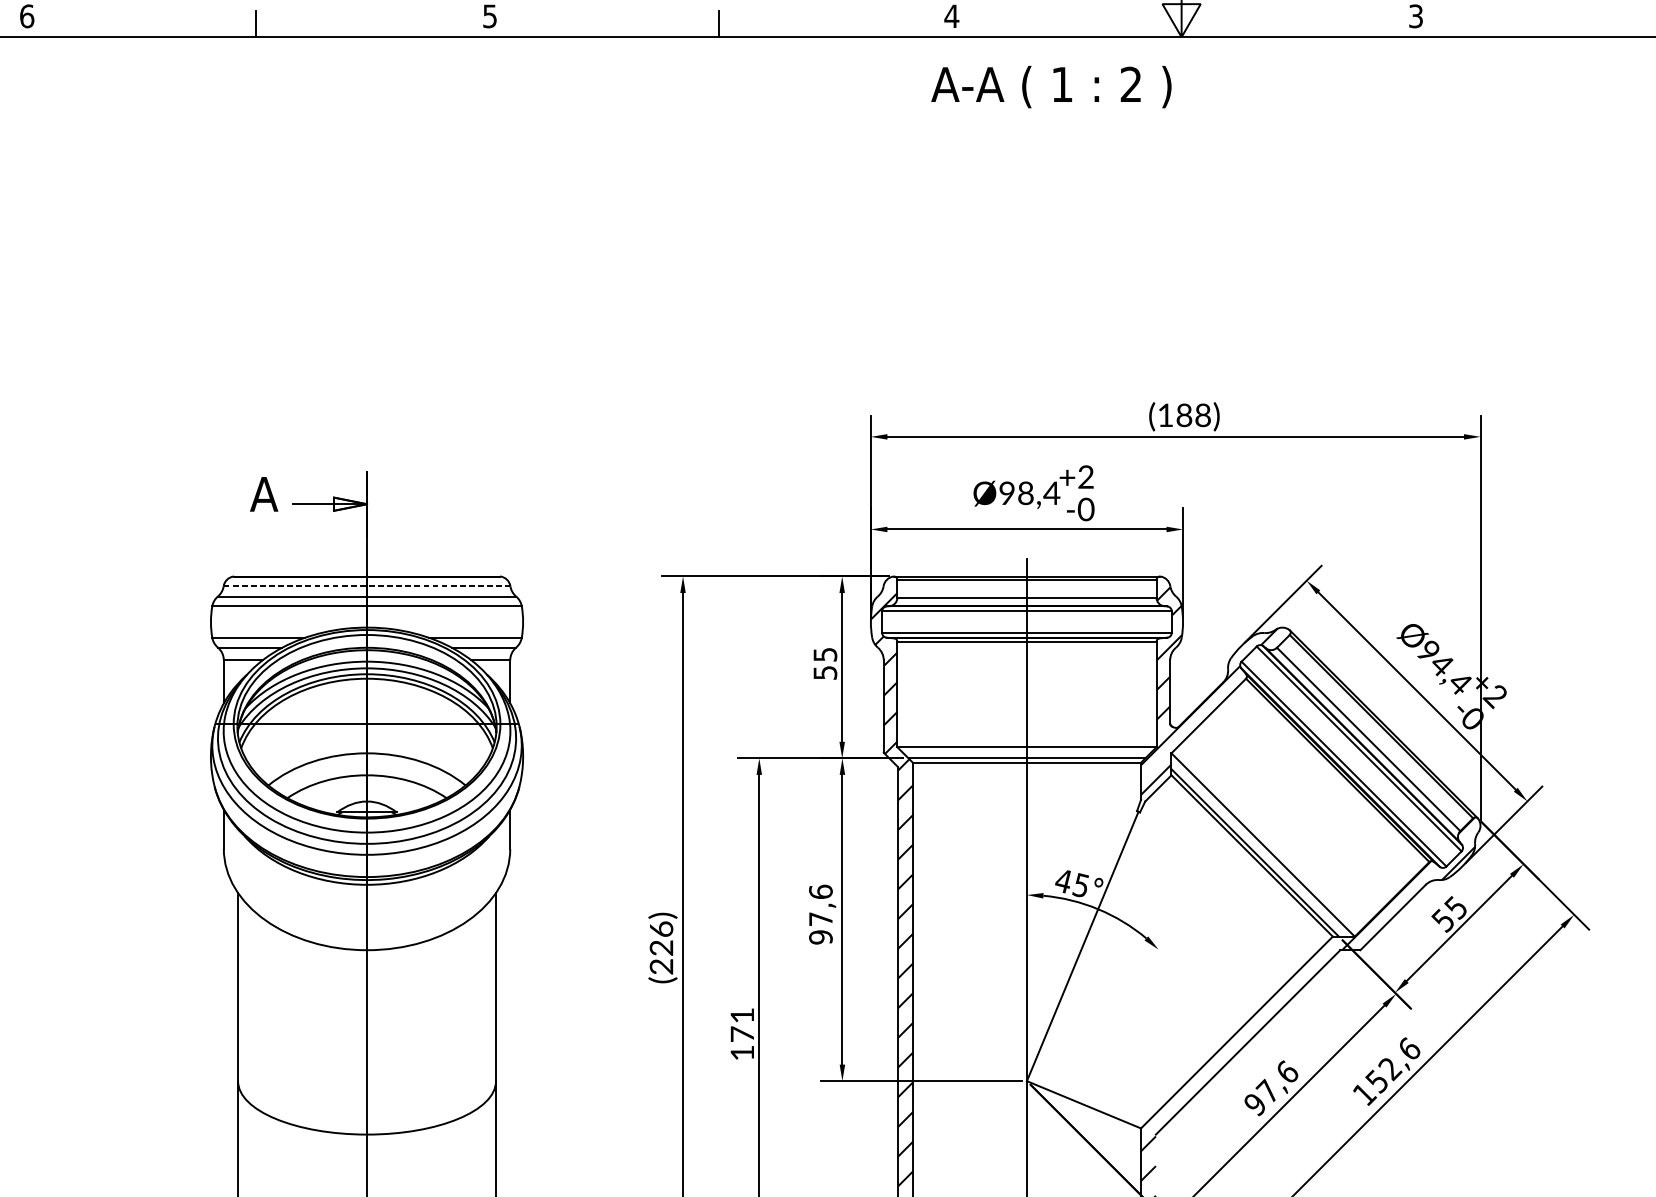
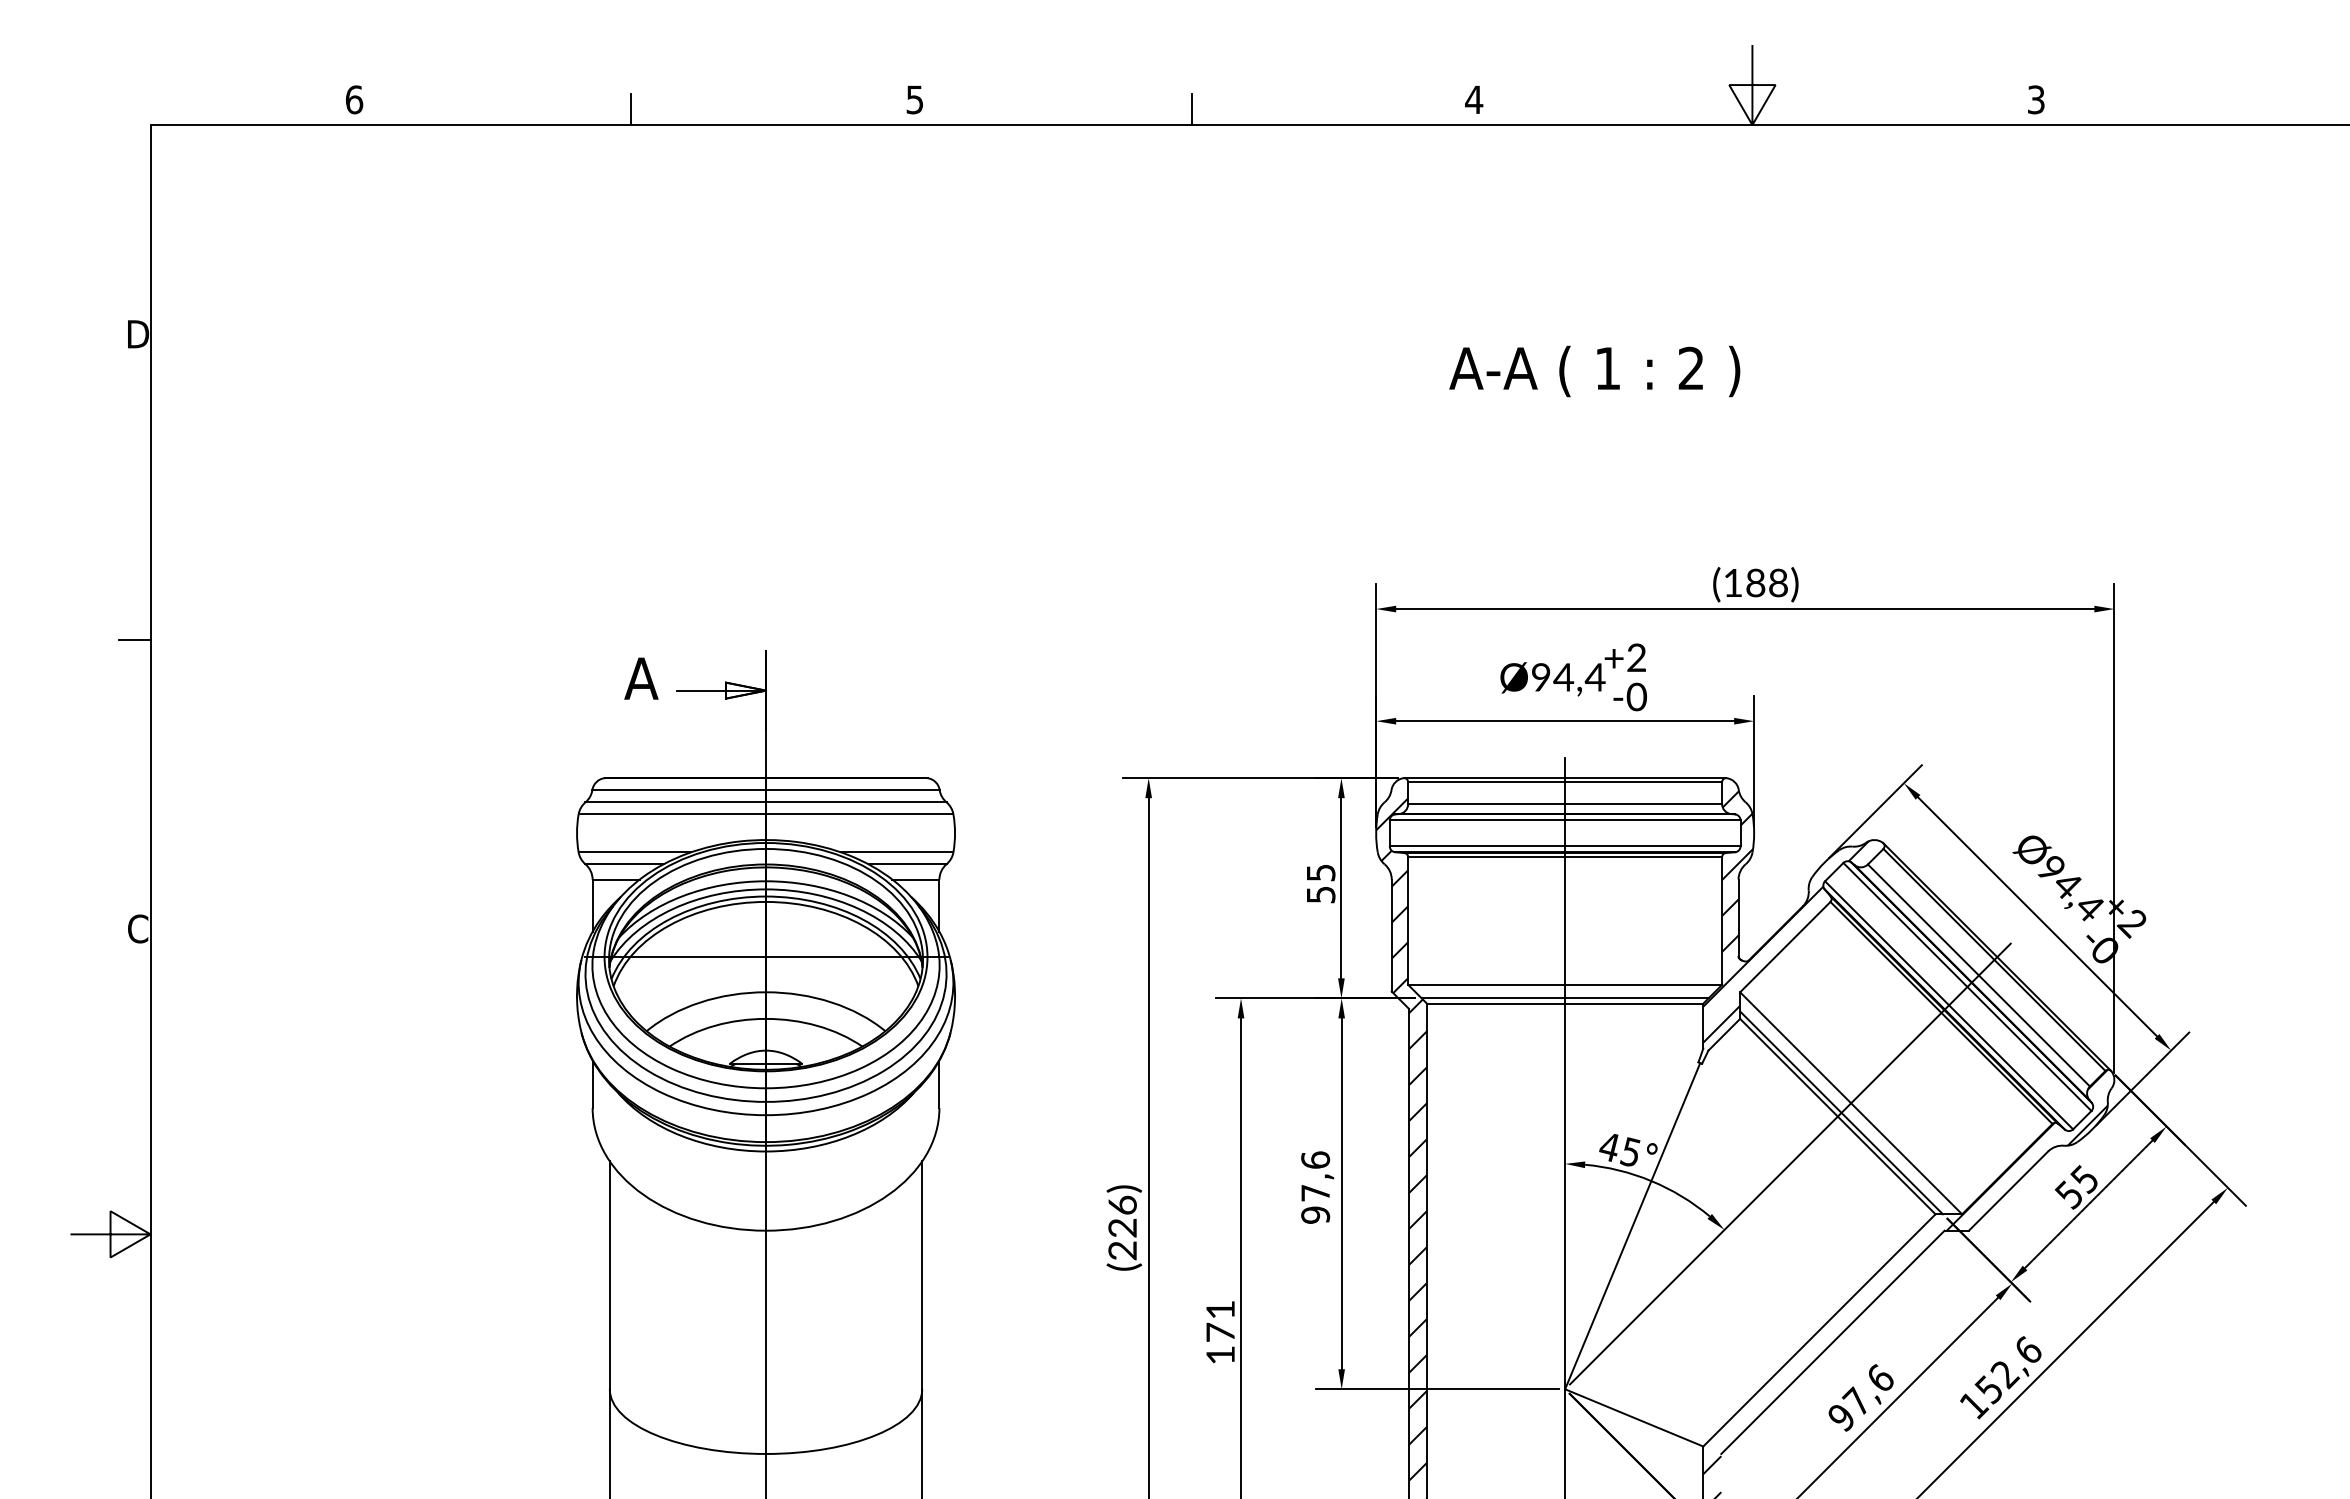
text: (1051, 87) -> (1594, 371), moved
text: (1025, 493) -> (1563, 677), Ø98,4 -> Ø94,4
line: (367, 586) -> (766, 790), dashed -> solid
line: (1212, 894) -> (1789, 1163), added

